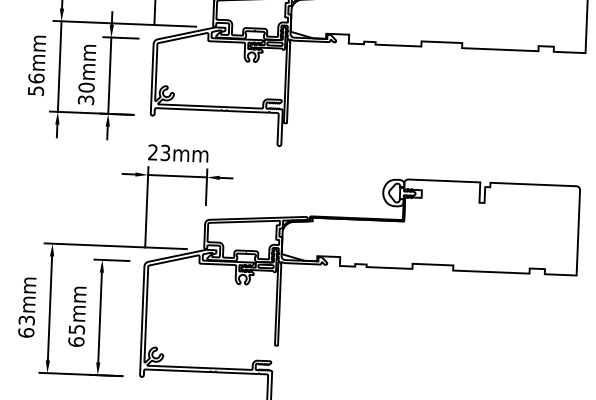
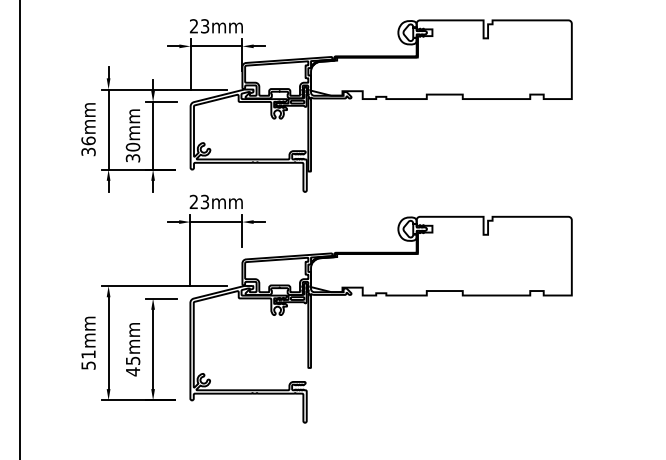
text: (34, 90) -> (87, 151), 56mm -> 36mm
text: (26, 325) -> (88, 359), 63mm -> 51mm
text: (75, 341) -> (132, 371), 65mm -> 45mm

